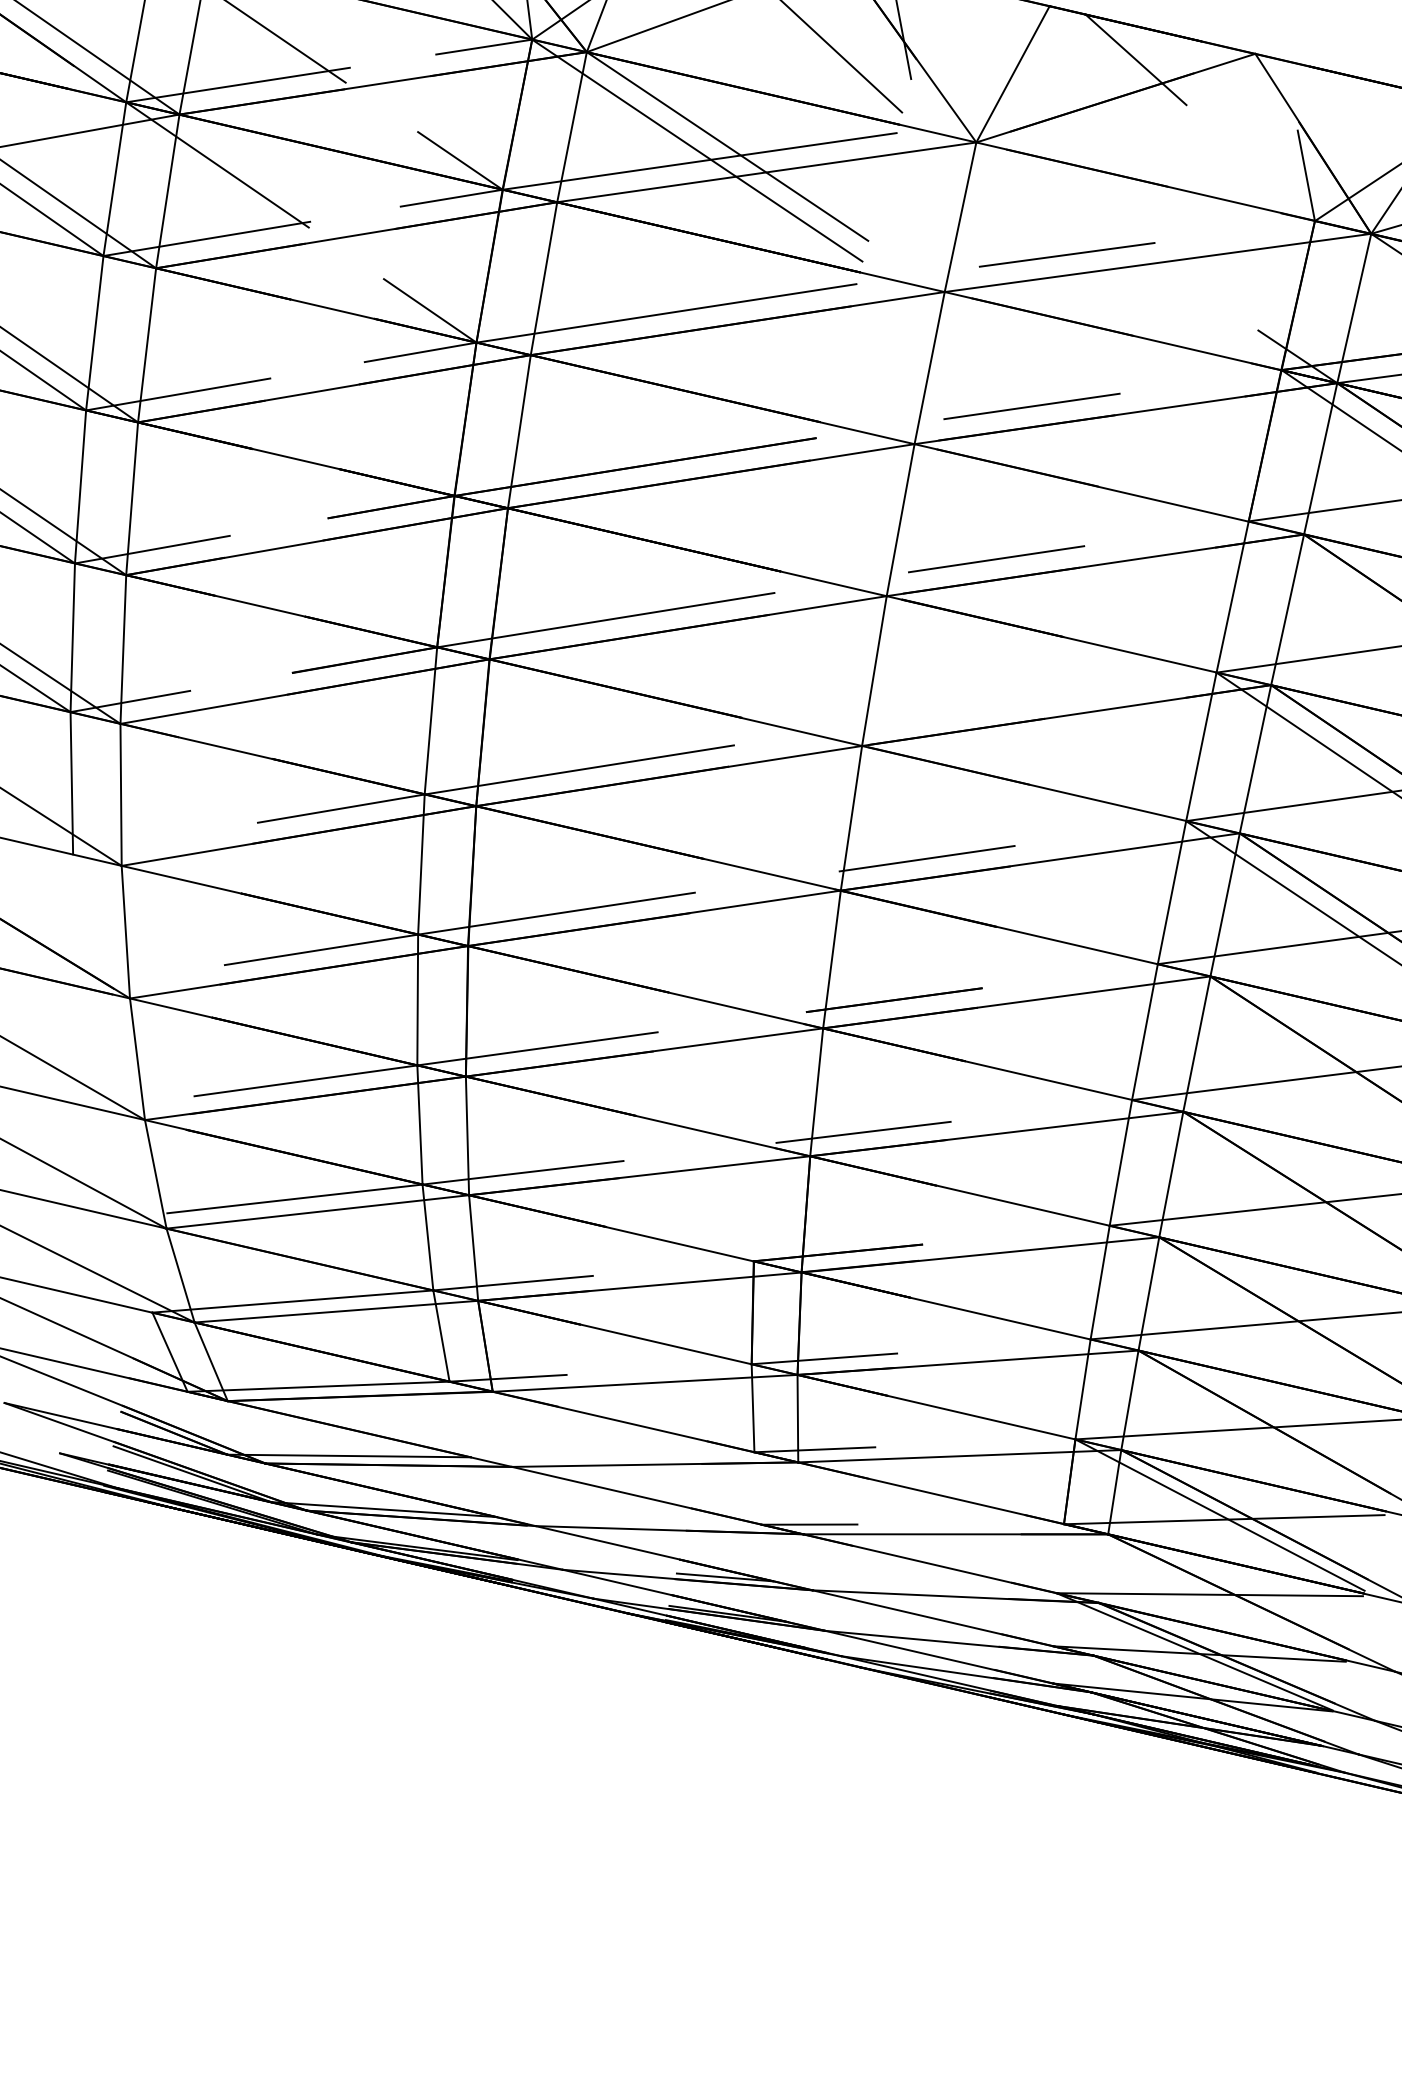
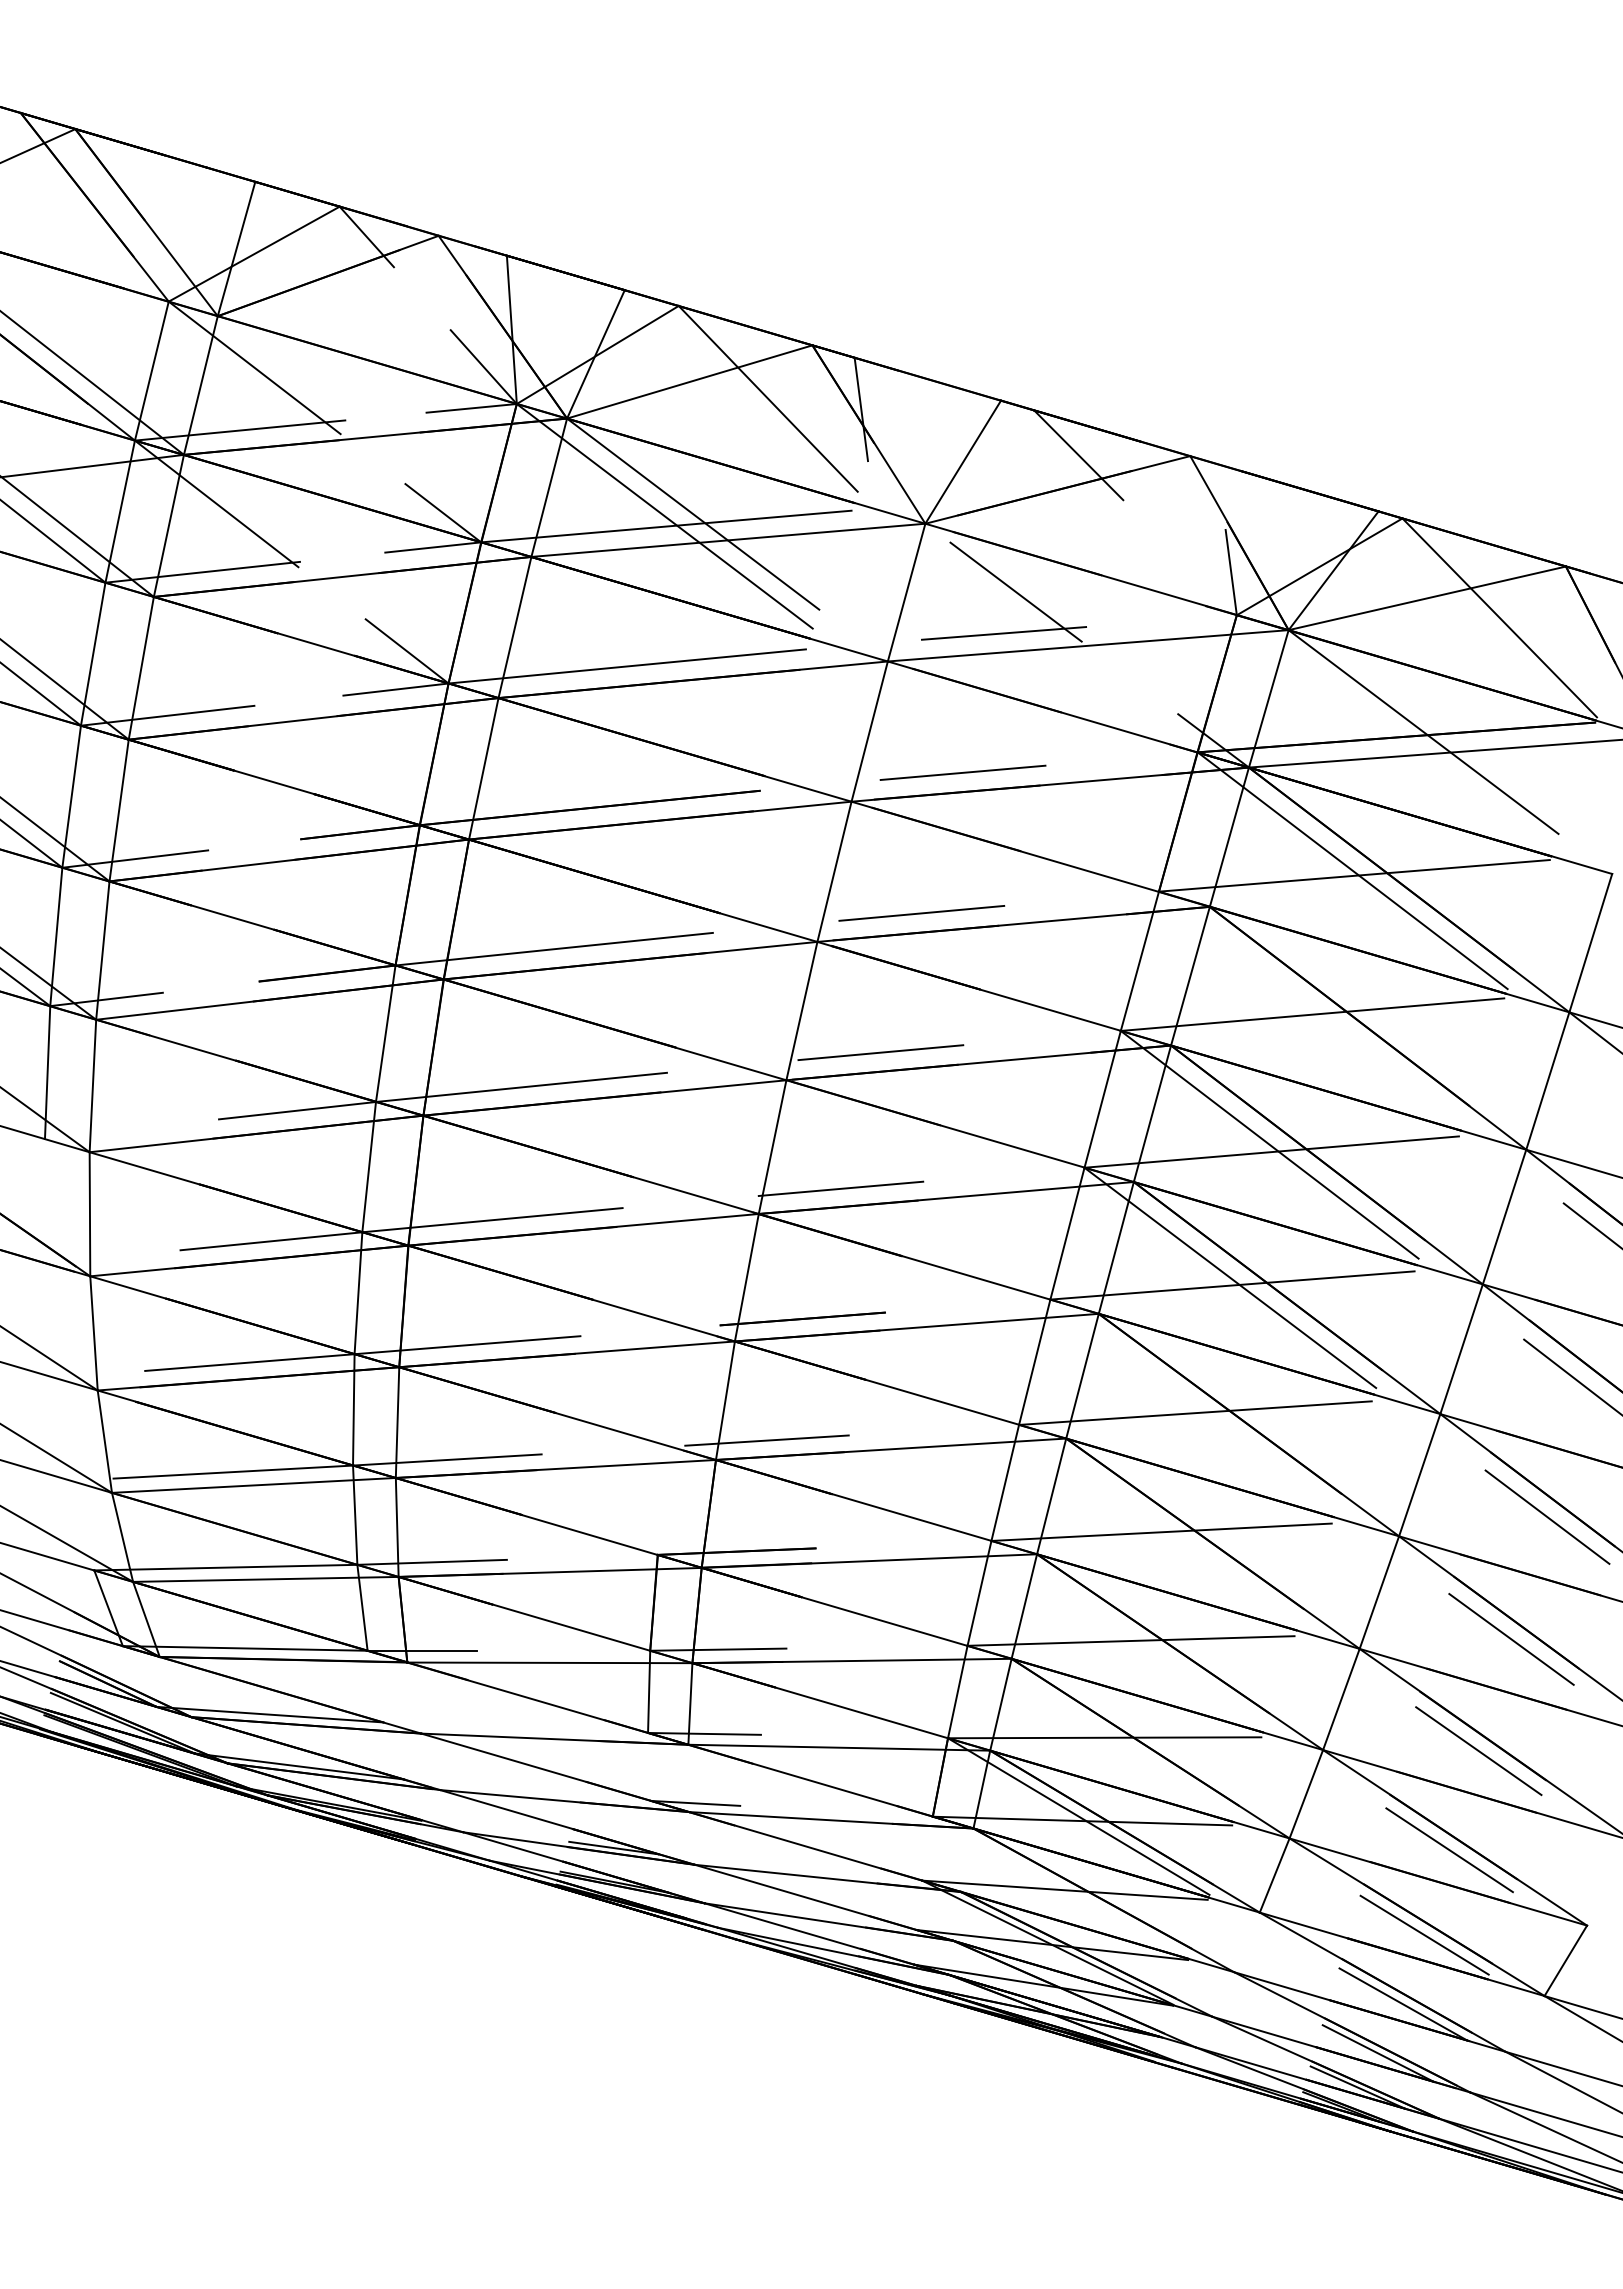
line: (1076, 209) -> (1015, 591), added
line: (960, 710) -> (880, 1052), added

